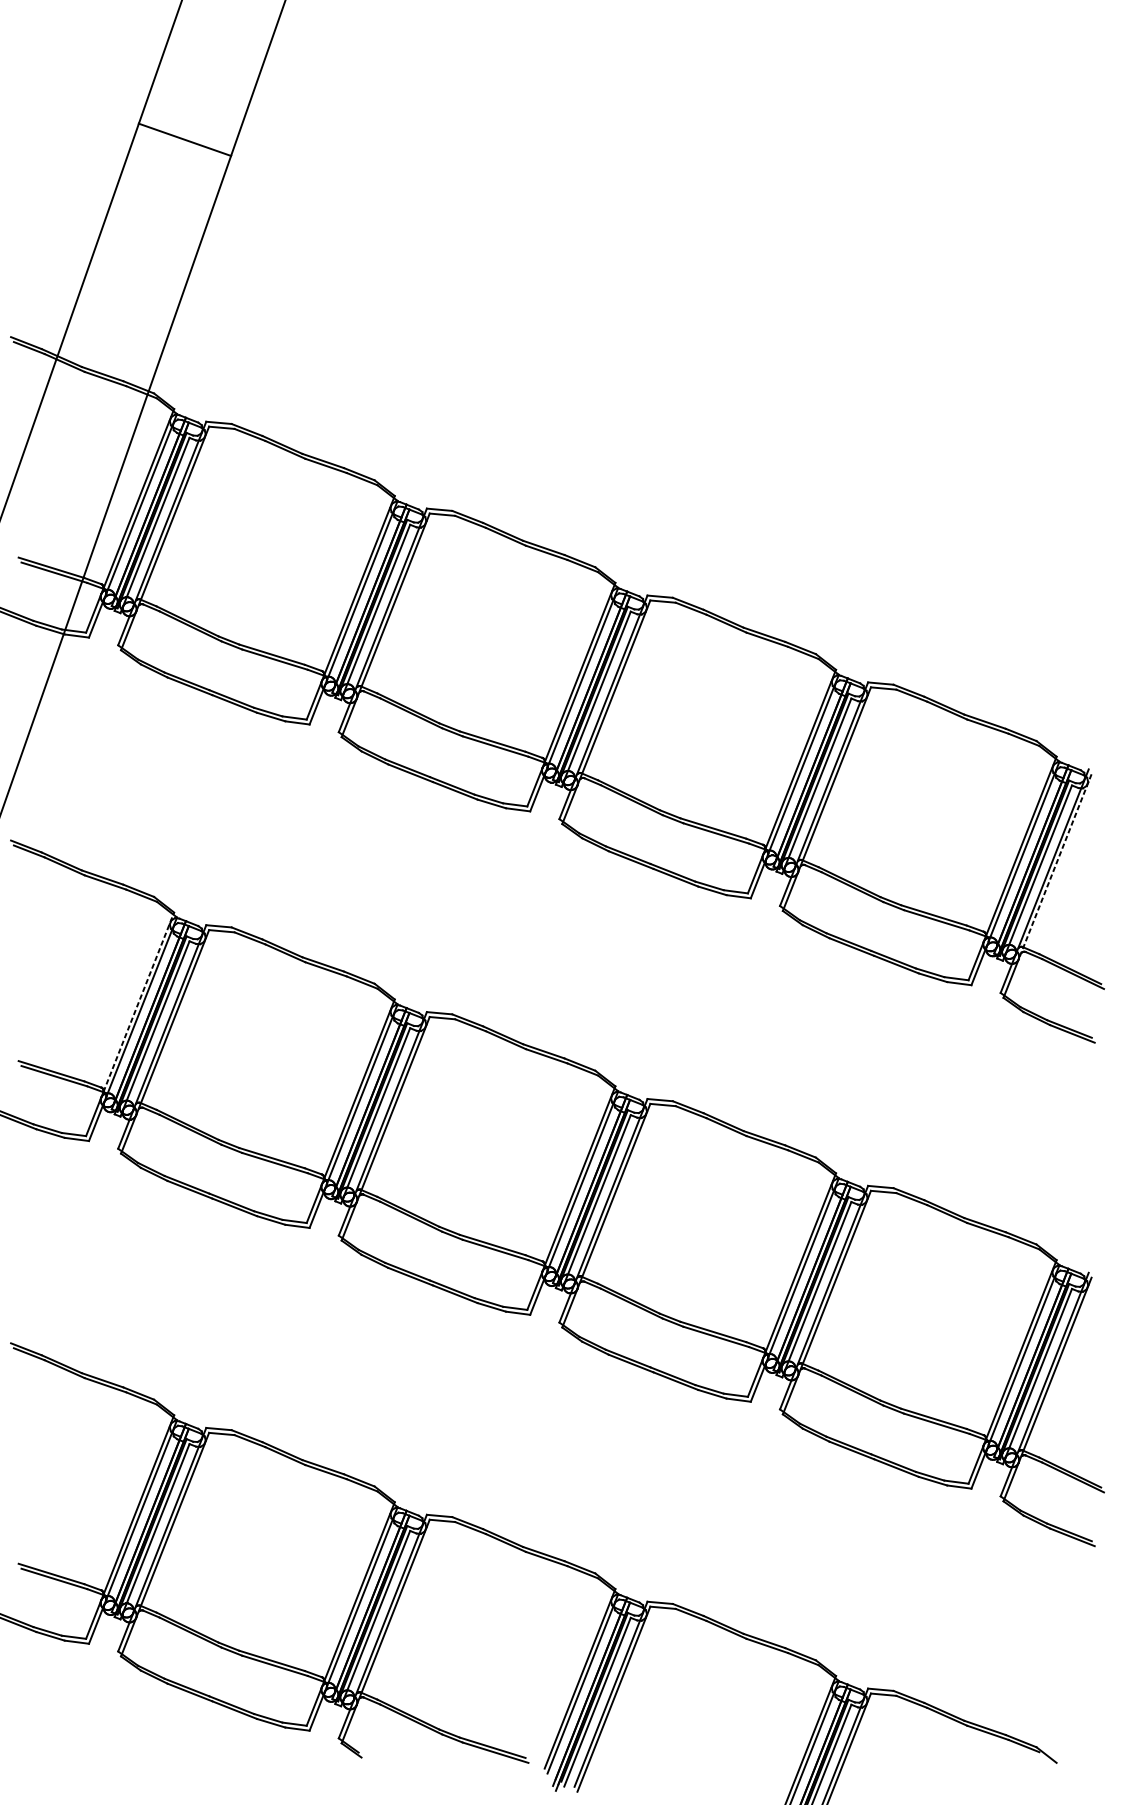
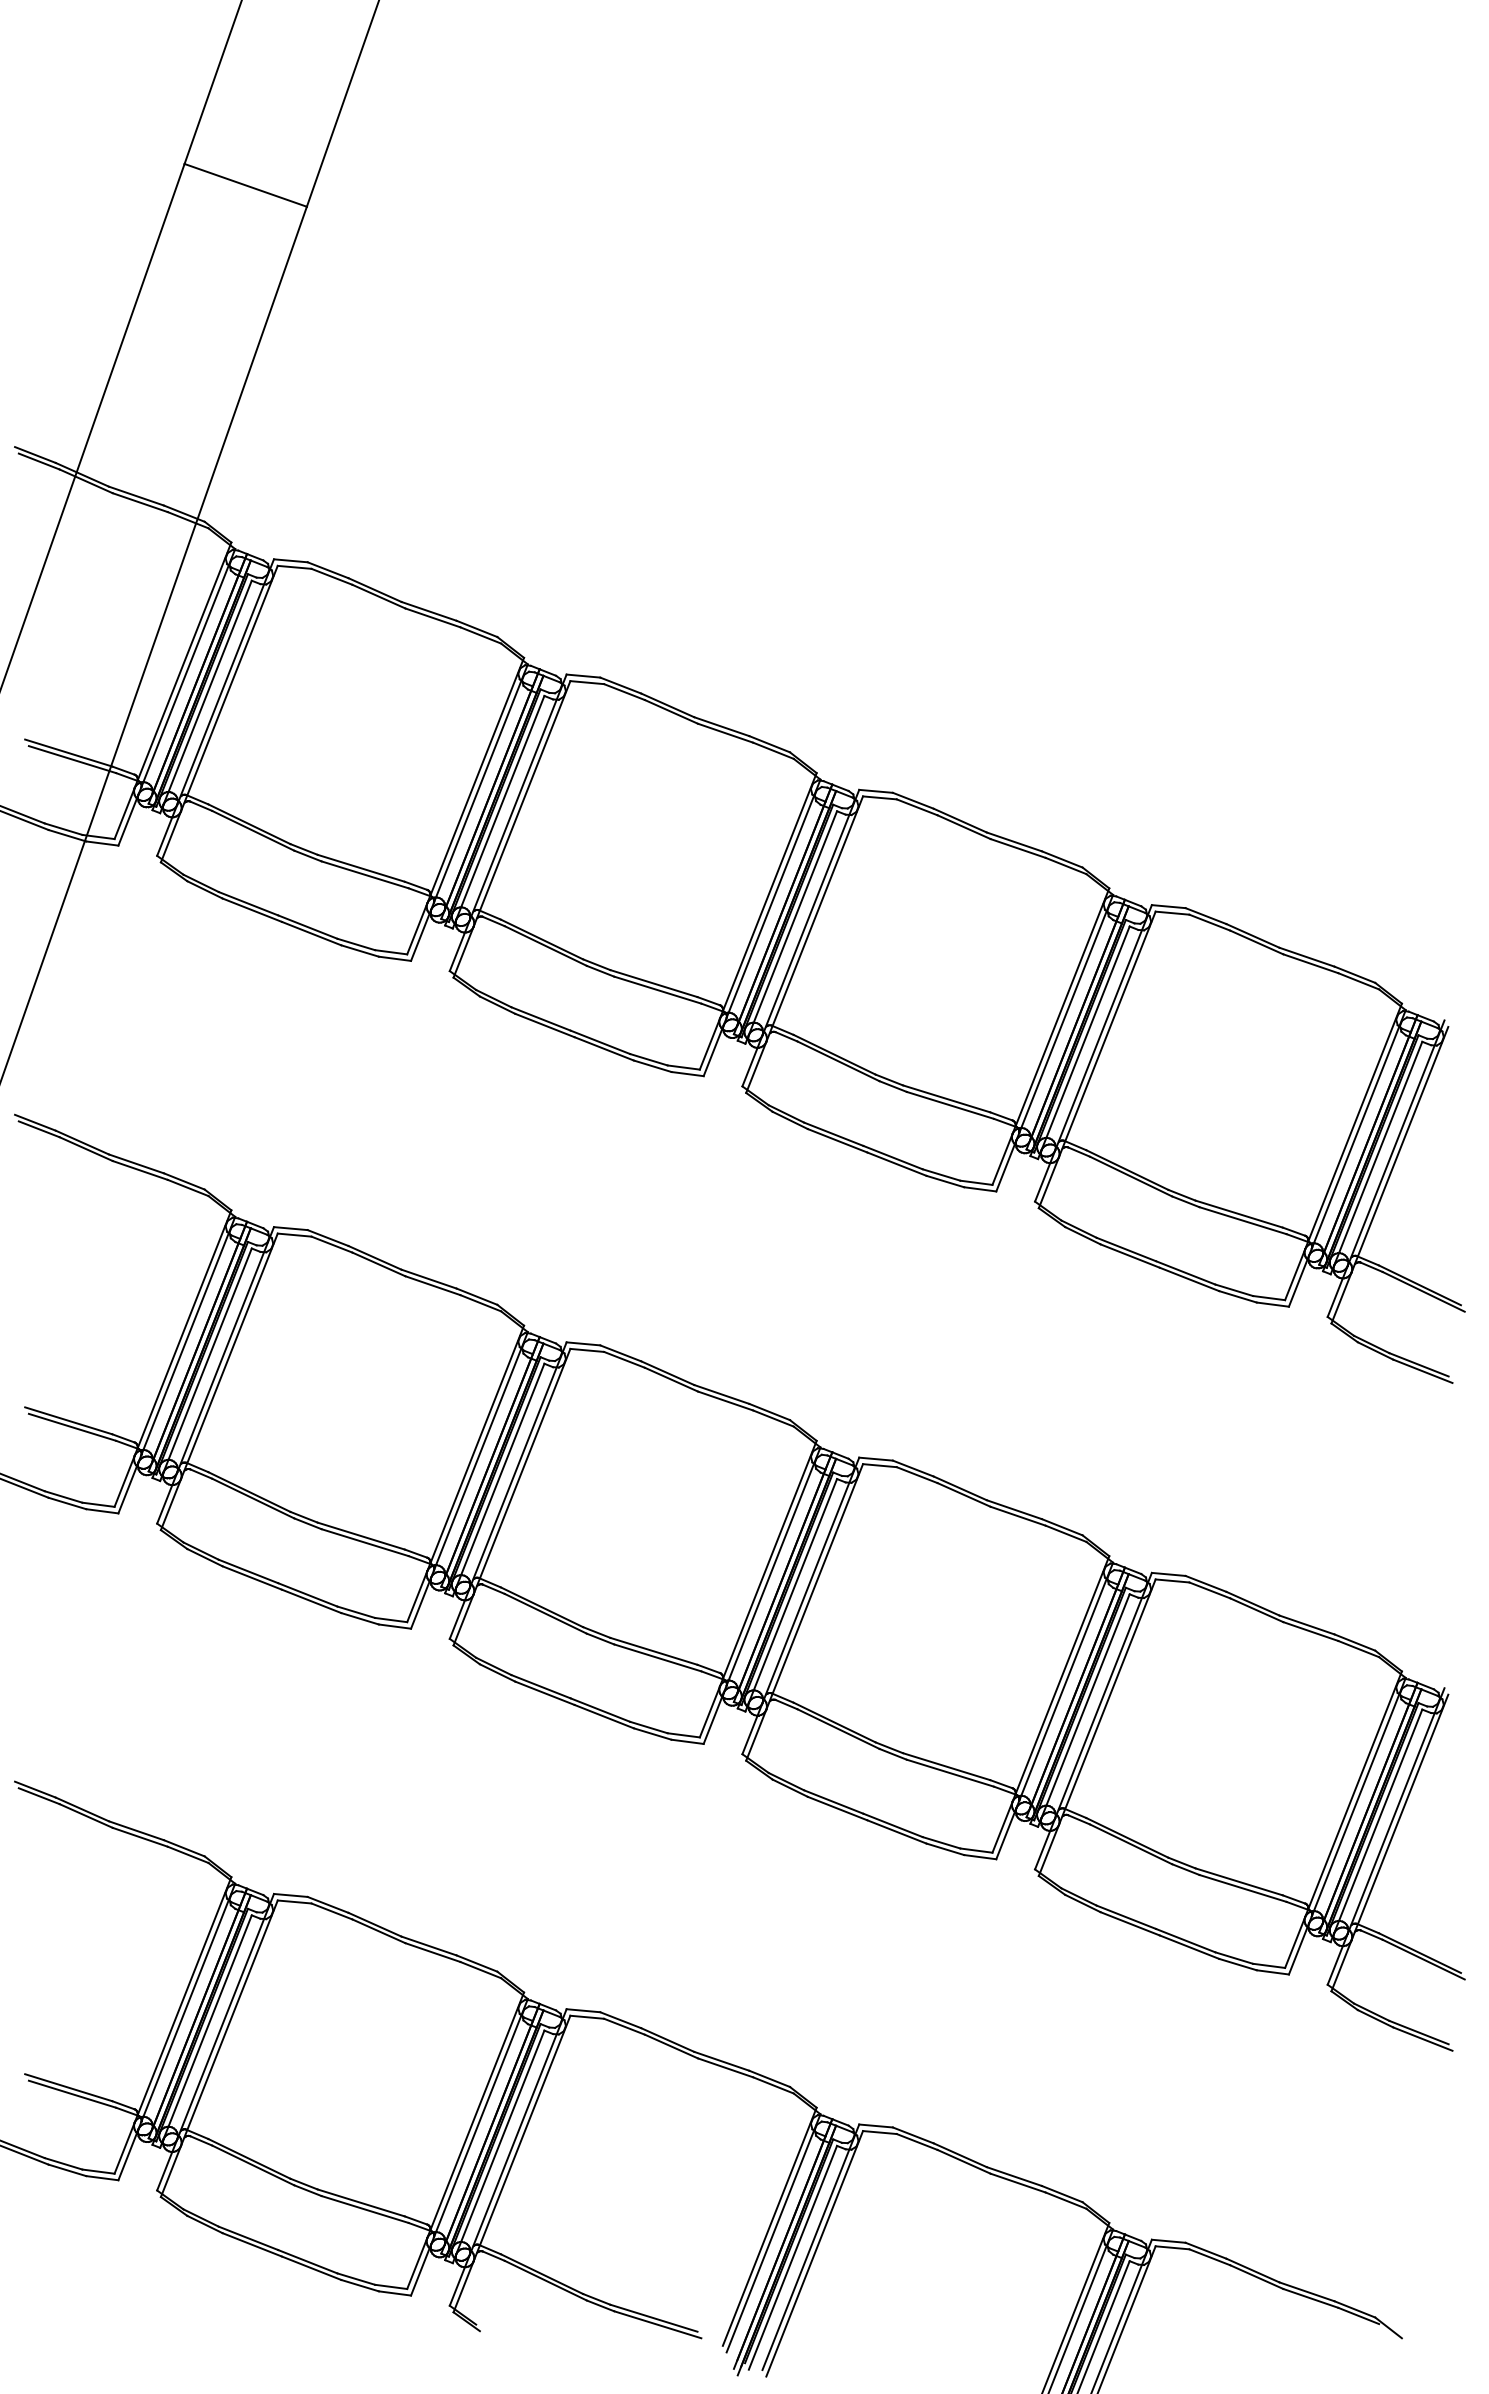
line: (1054, 866) -> (1399, 1149), dashed -> solid
line: (138, 1002) -> (184, 1329), dashed -> solid

